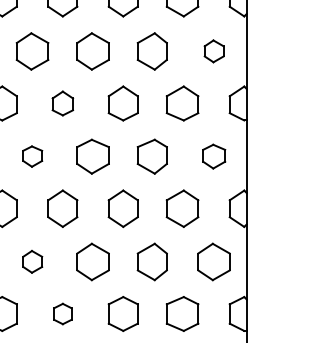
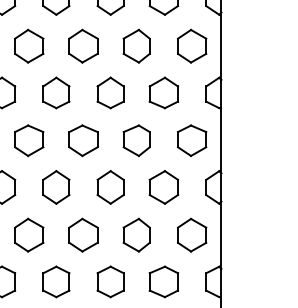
part: (214, 50) -> (192, 45), size x1.67
part: (62, 102) -> (56, 92), size x1.43
part: (32, 156) -> (29, 140), size x1.67
part: (214, 156) -> (192, 140), size x1.43
part: (32, 261) -> (29, 234), size x1.67
part: (62, 313) -> (56, 281), size x1.67

